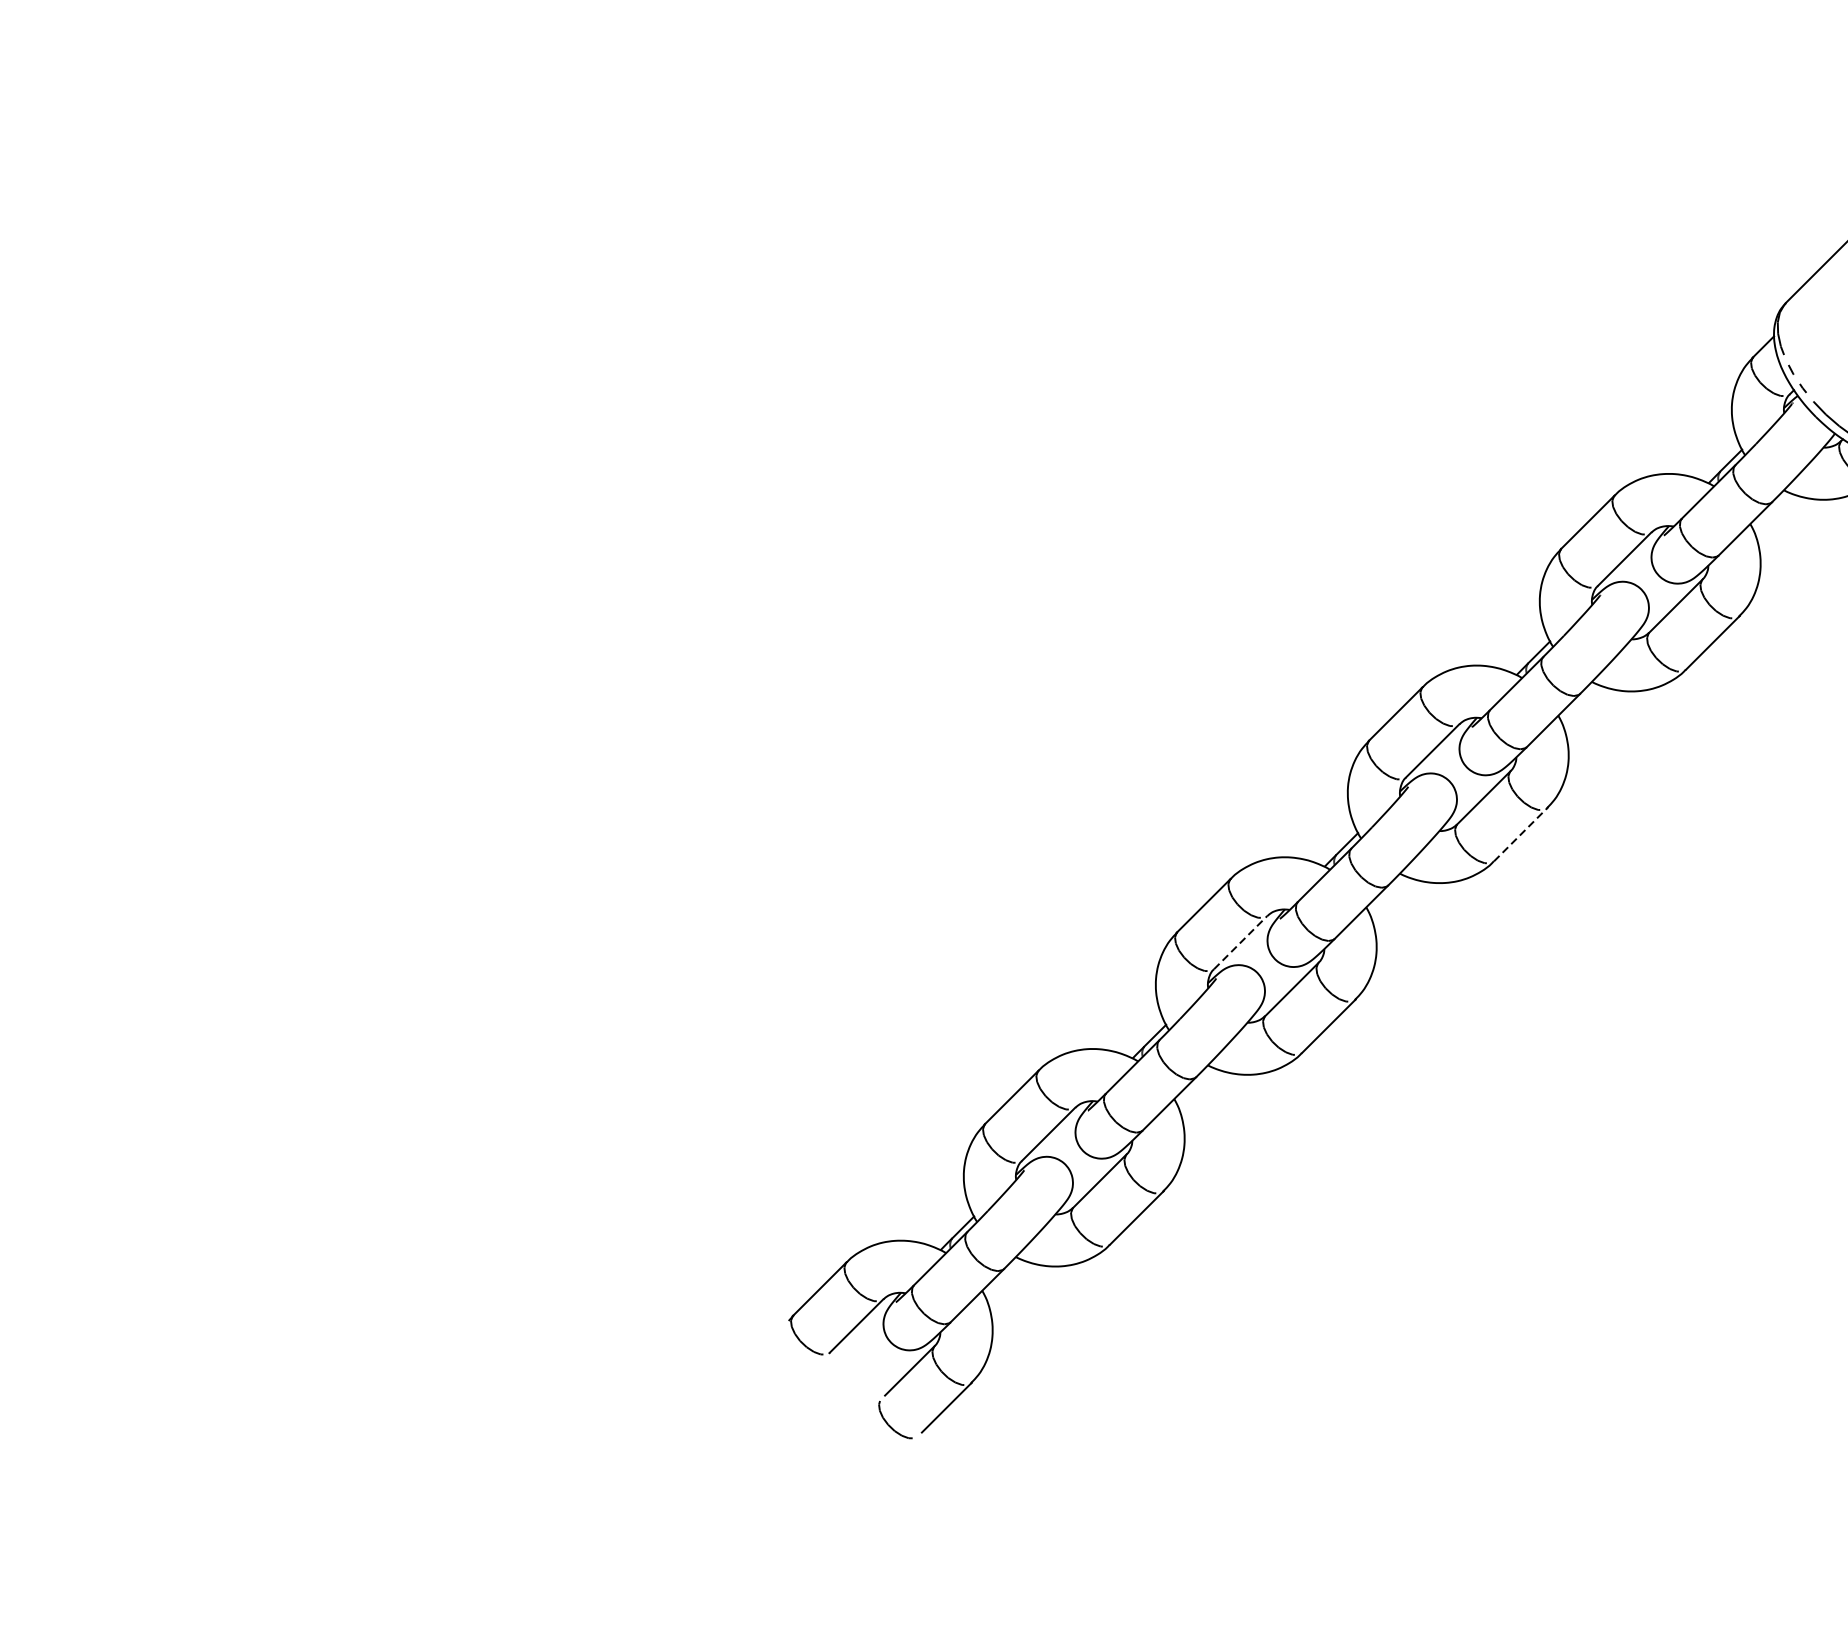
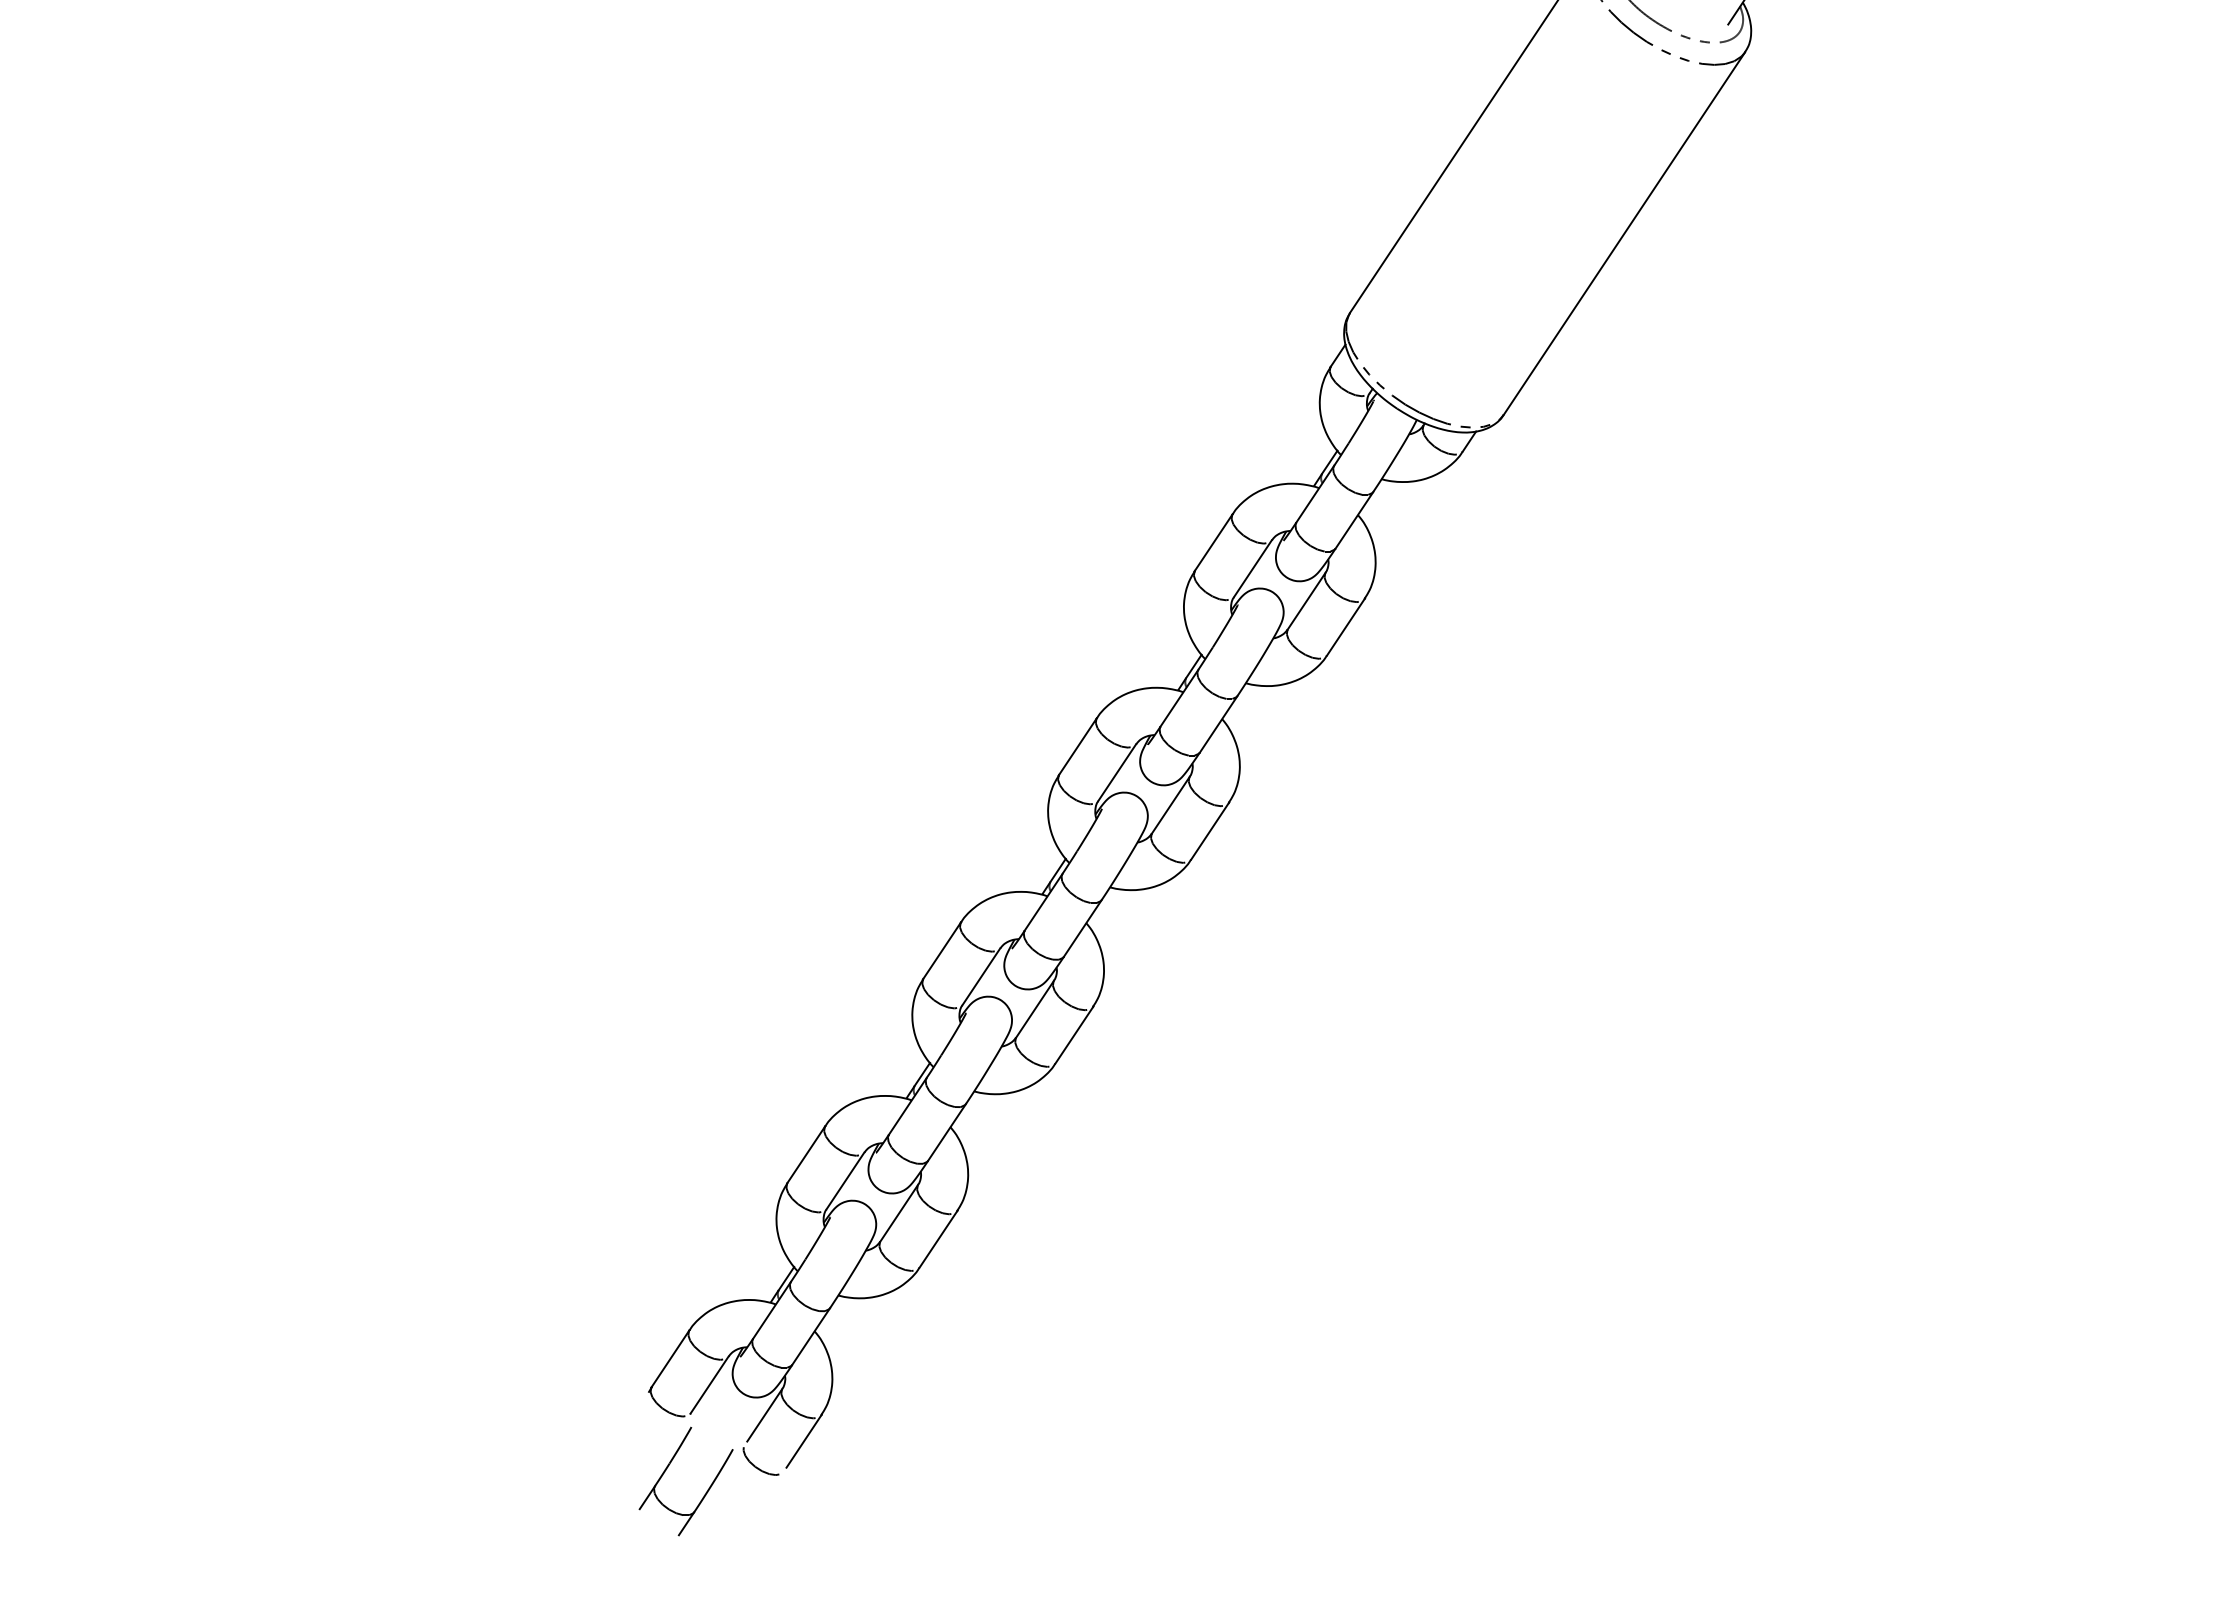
line: (1521, 833) -> (1210, 830), dashed -> solid
line: (1240, 942) -> (981, 976), dashed -> solid
part: (789, 1411) -> (665, 1472), added

